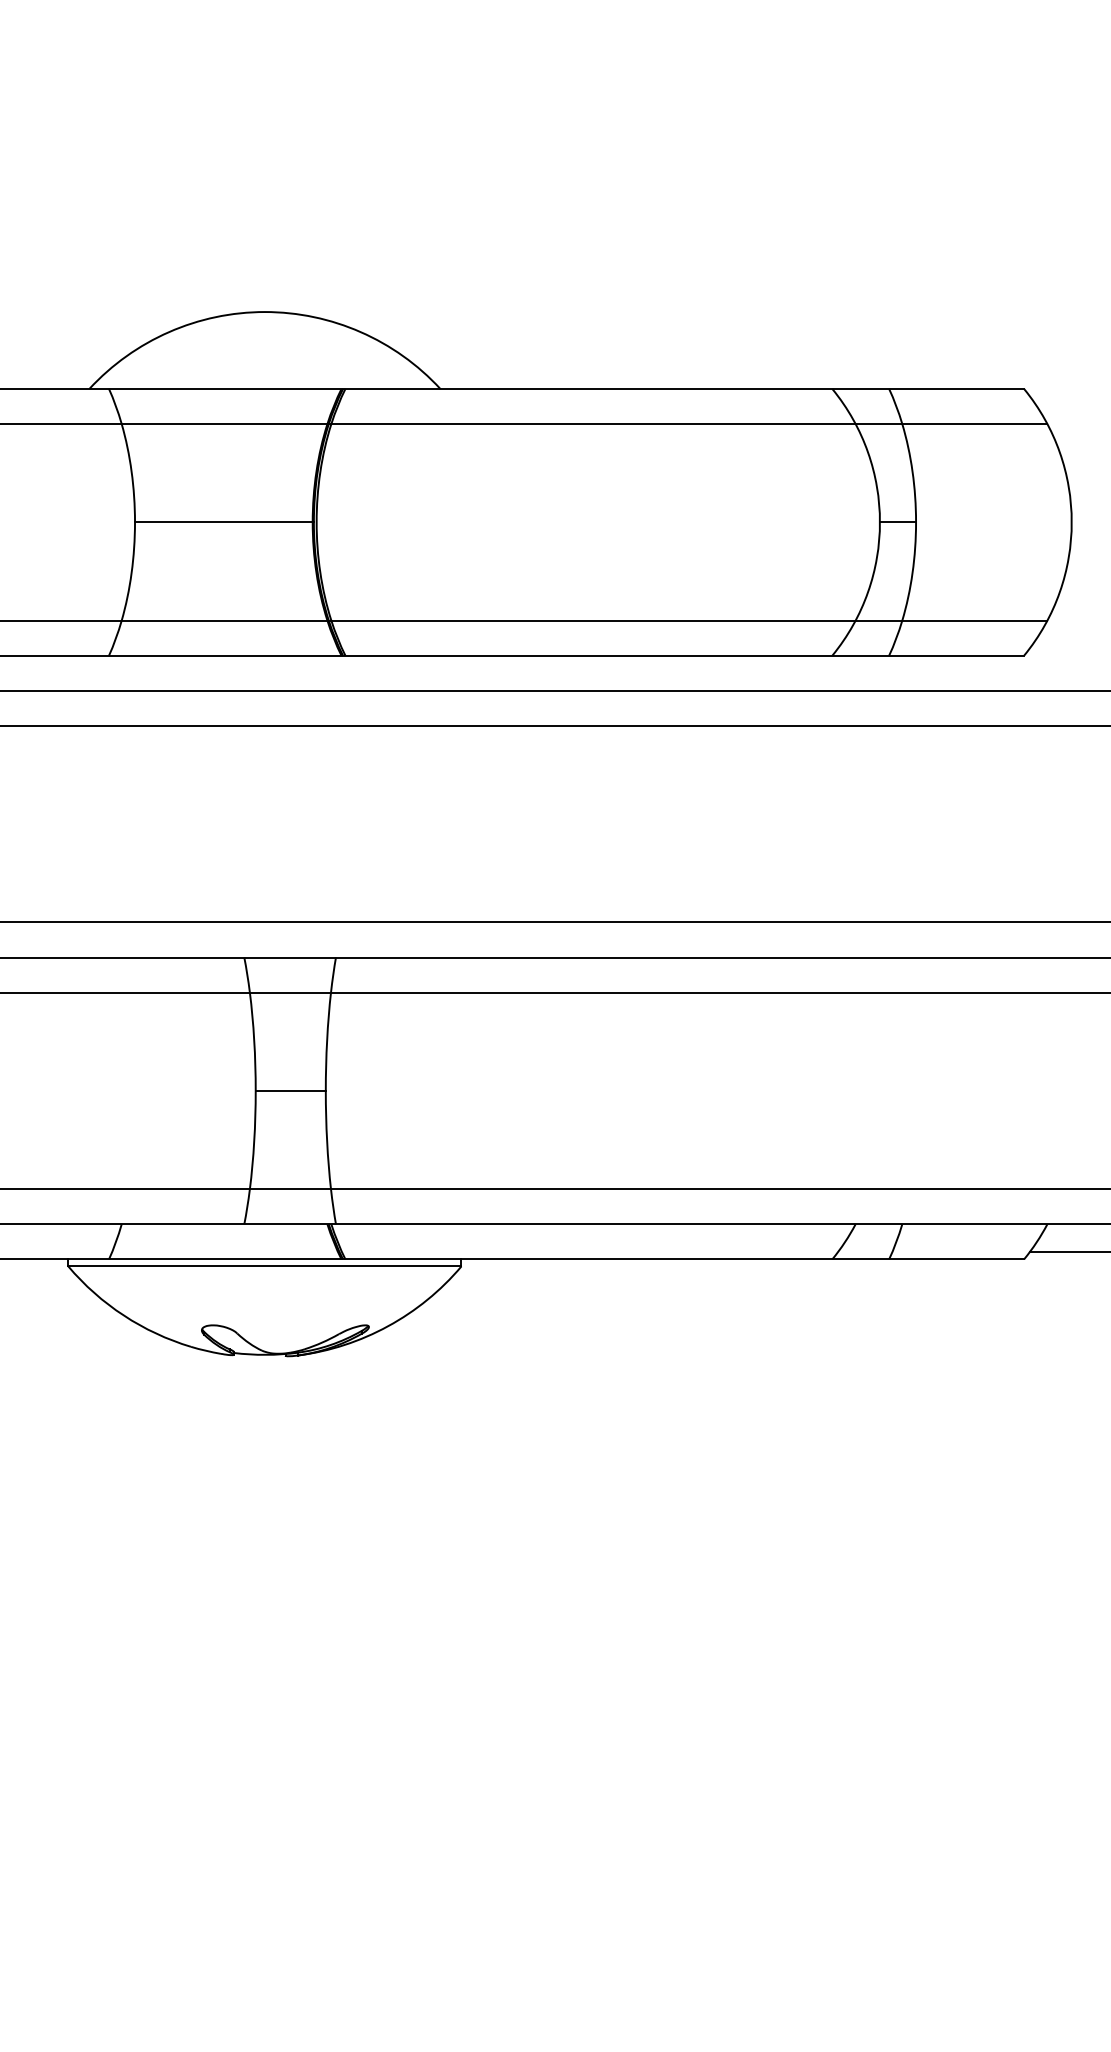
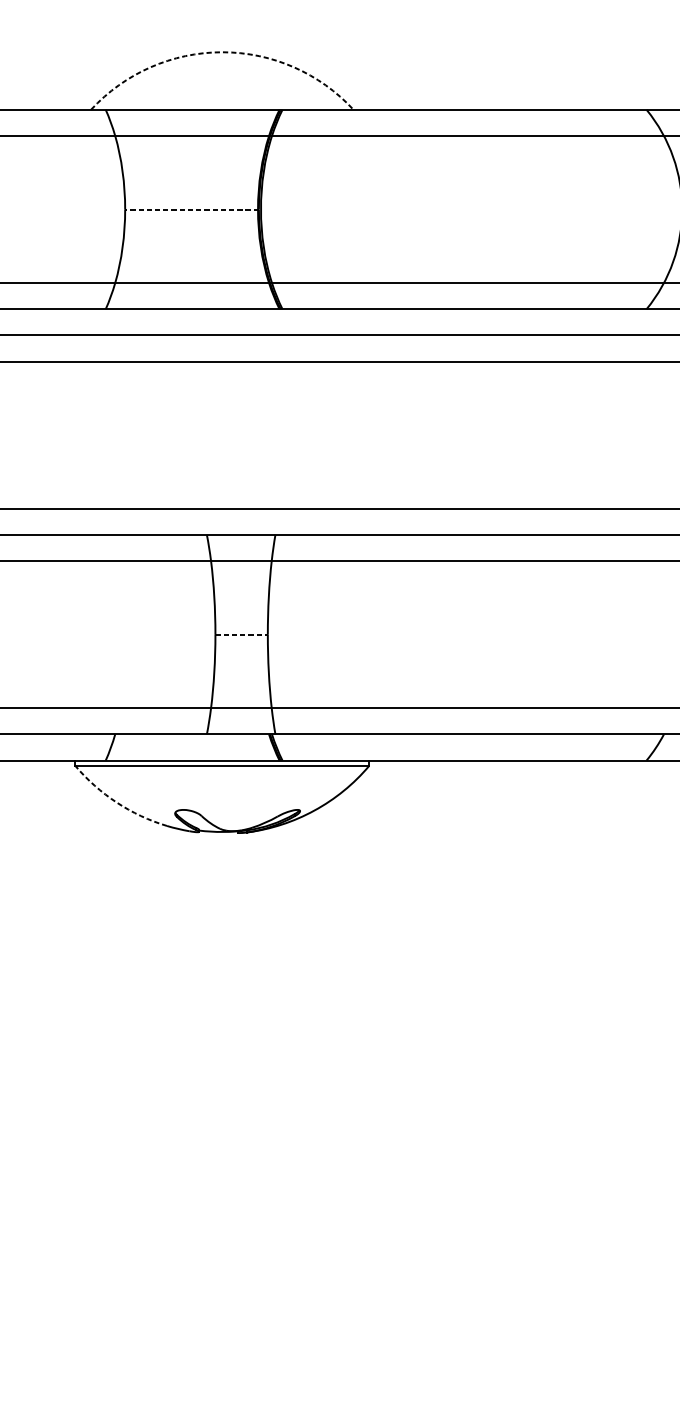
arc: (264, 312) -> (221, 52), solid -> dashed
line: (223, 522) -> (191, 209), solid -> dashed
line: (290, 1090) -> (241, 634), solid -> dashed
arc: (123, 1315) -> (116, 802), solid -> dashed

